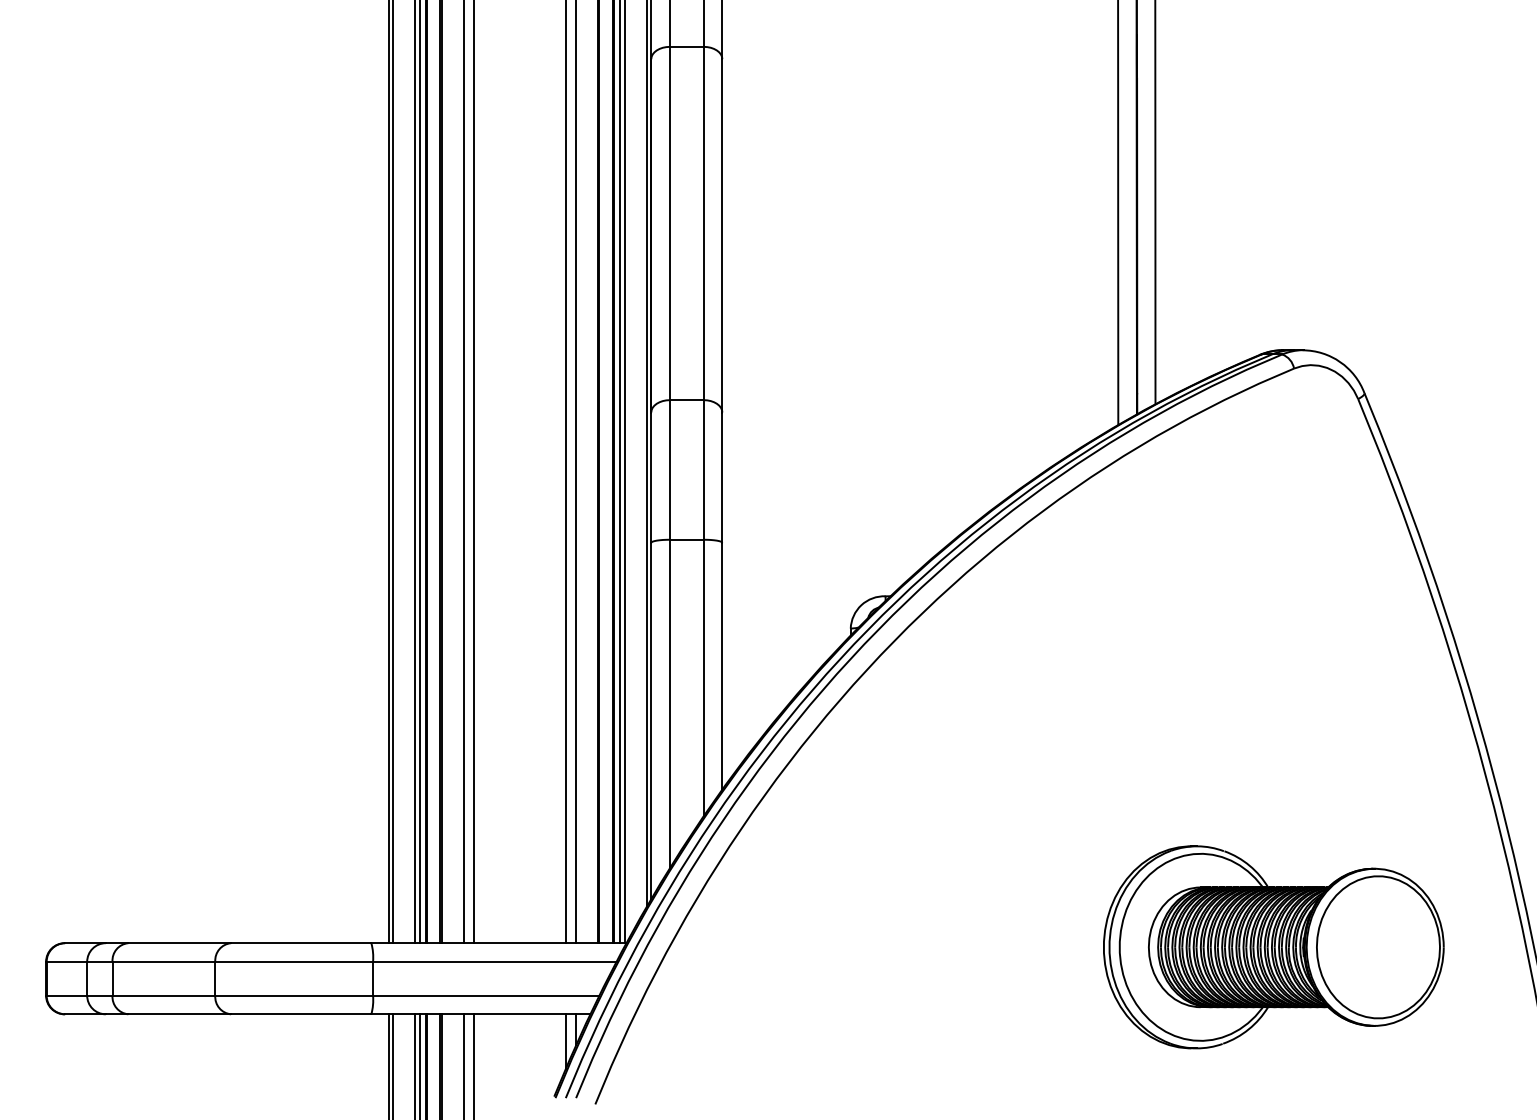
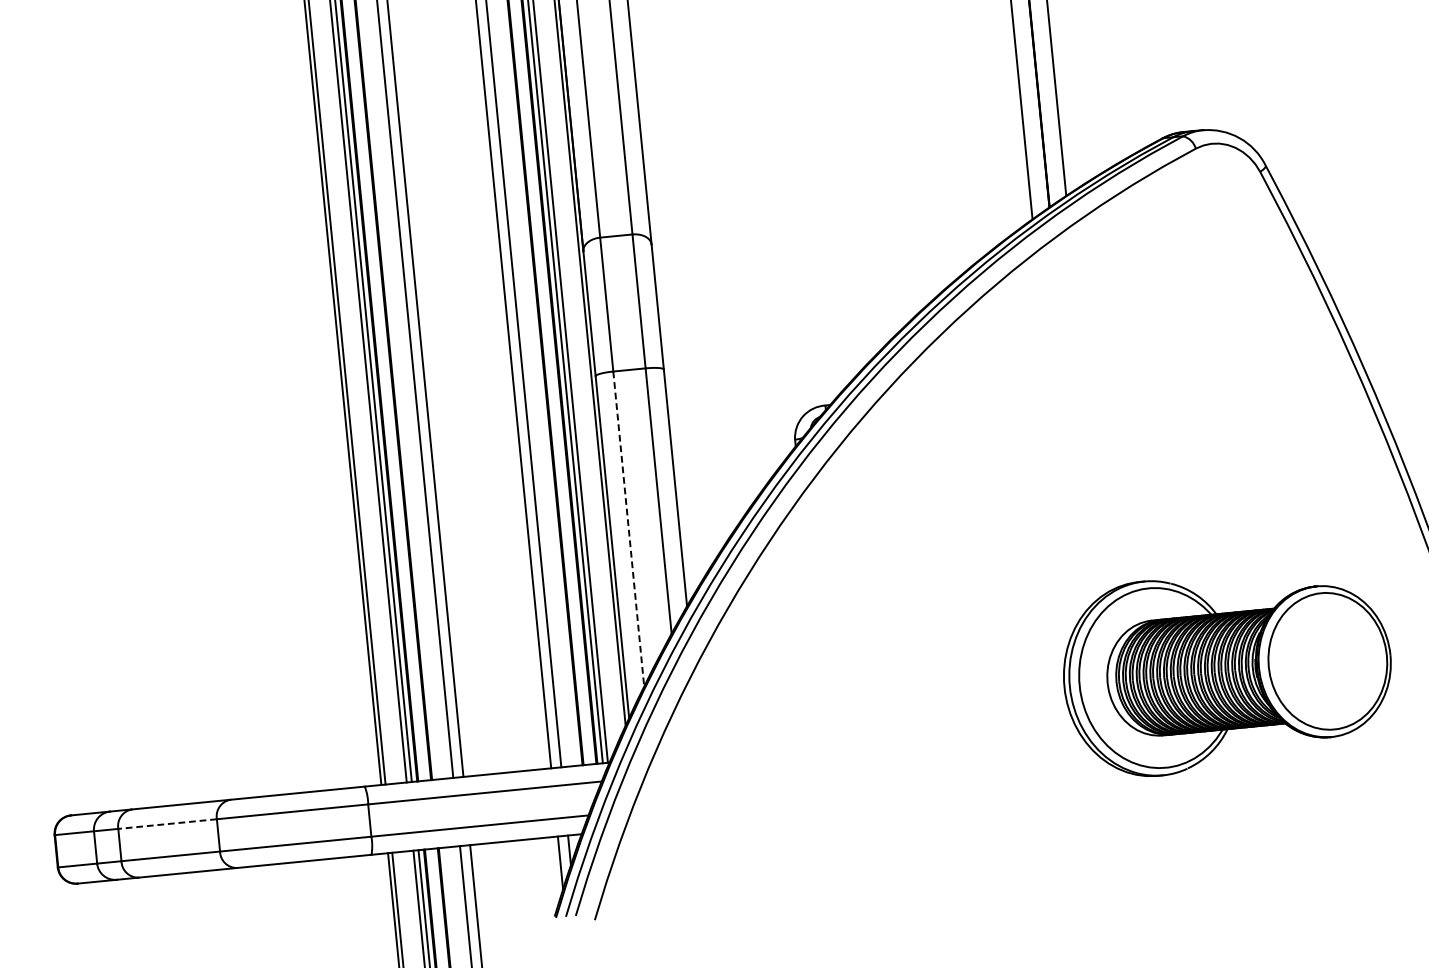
line: (669, 704) -> (628, 529), solid -> dashed
part: (1273, 947) -> (1227, 671), moved
line: (163, 961) -> (167, 823), solid -> dashed

